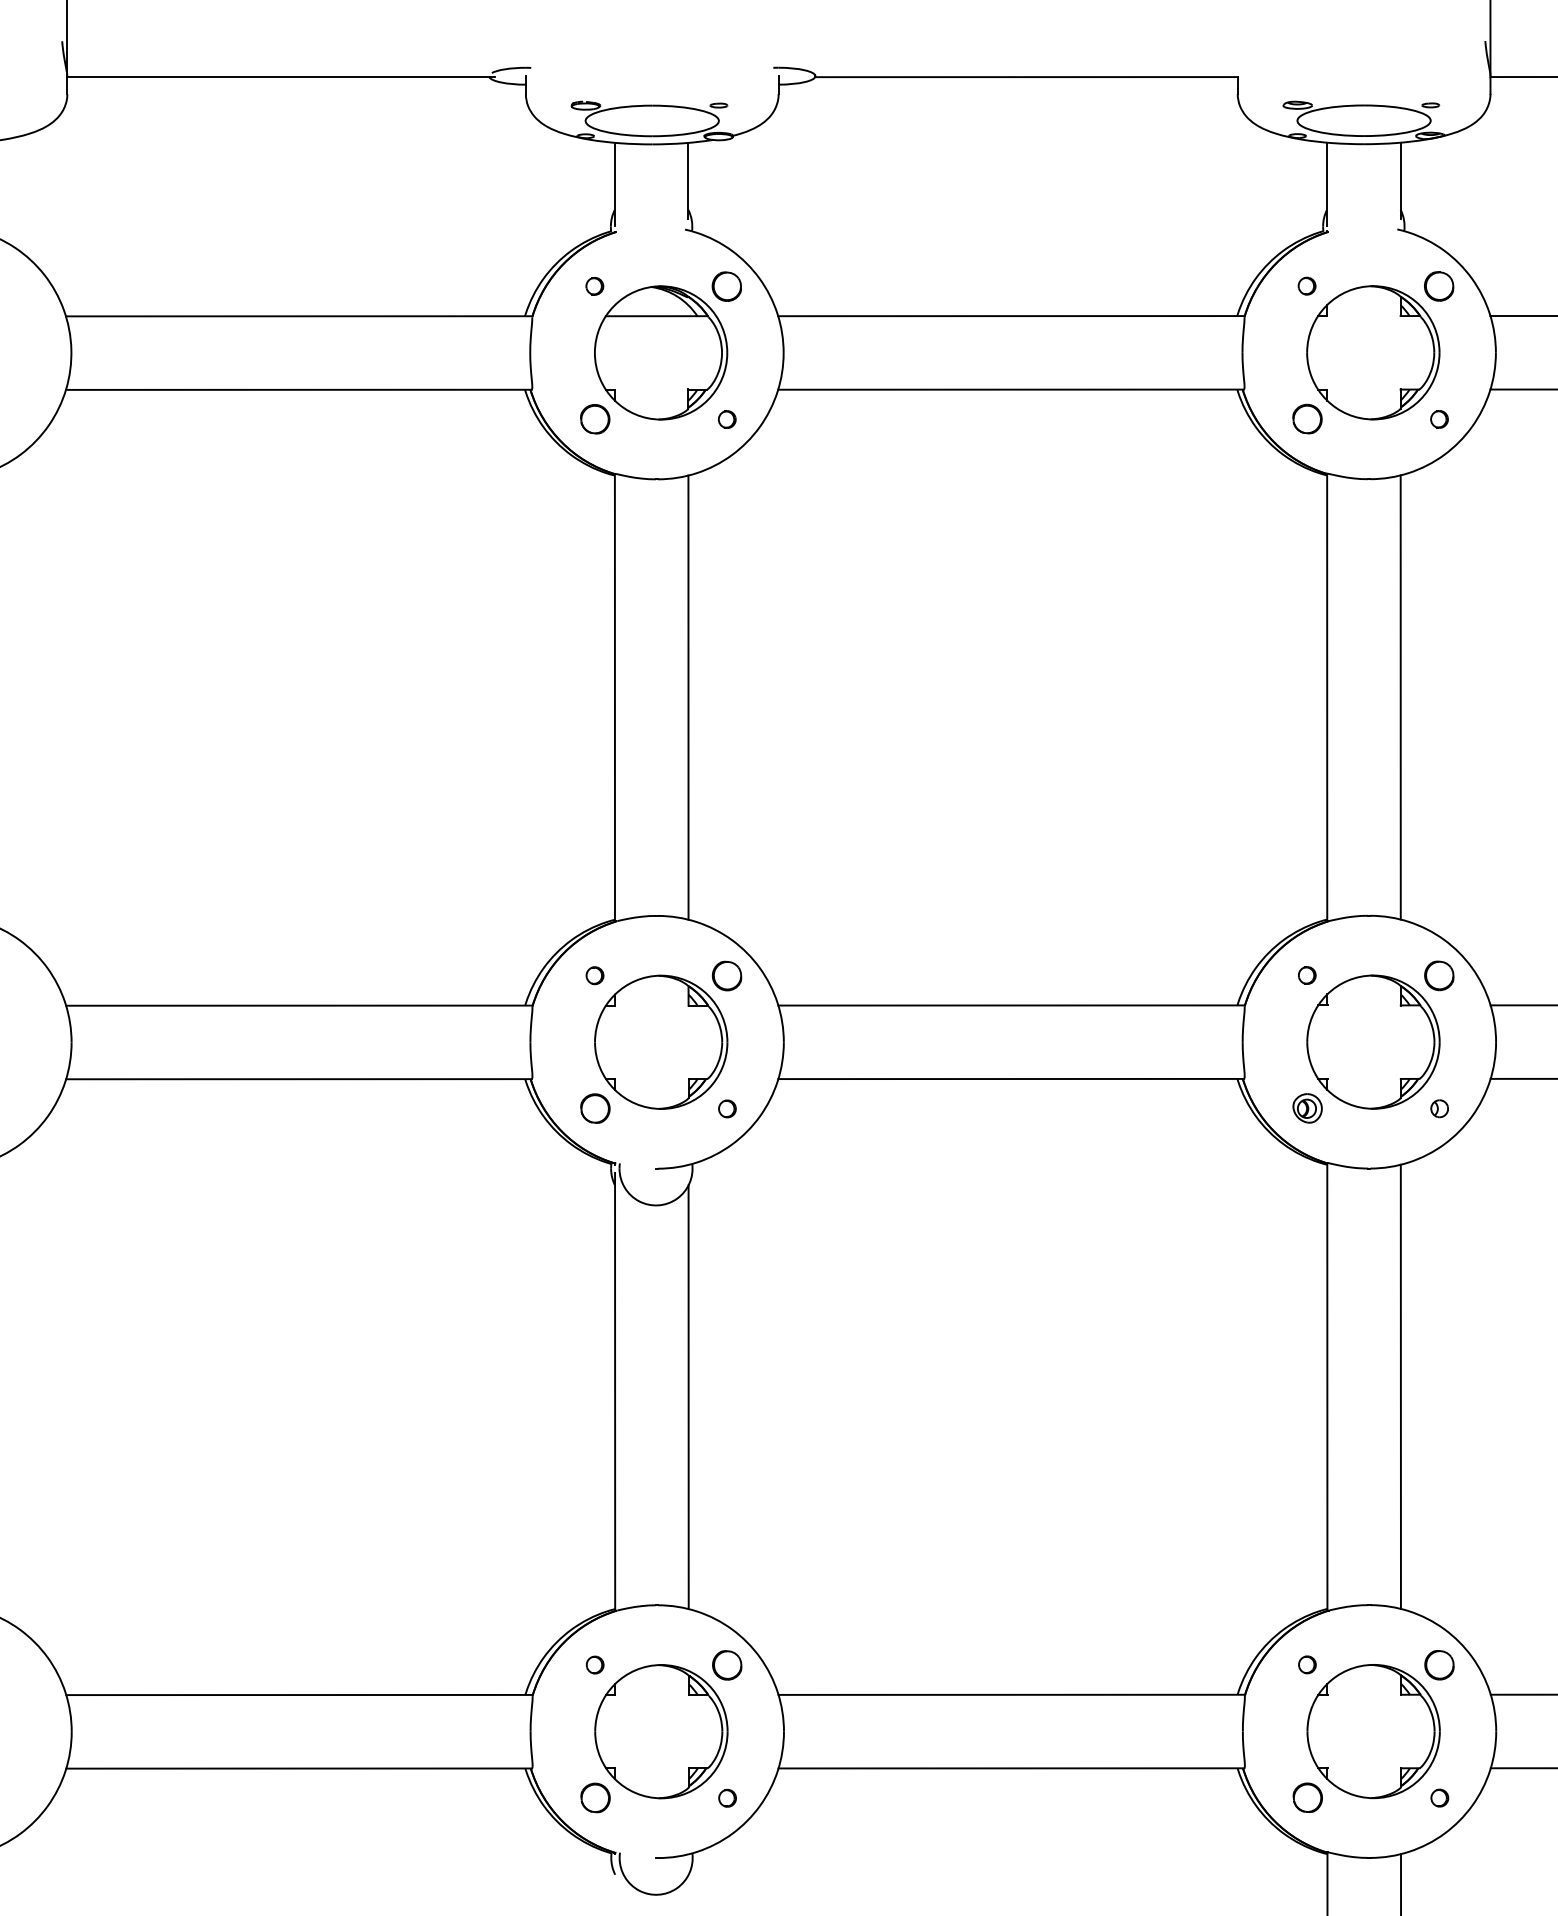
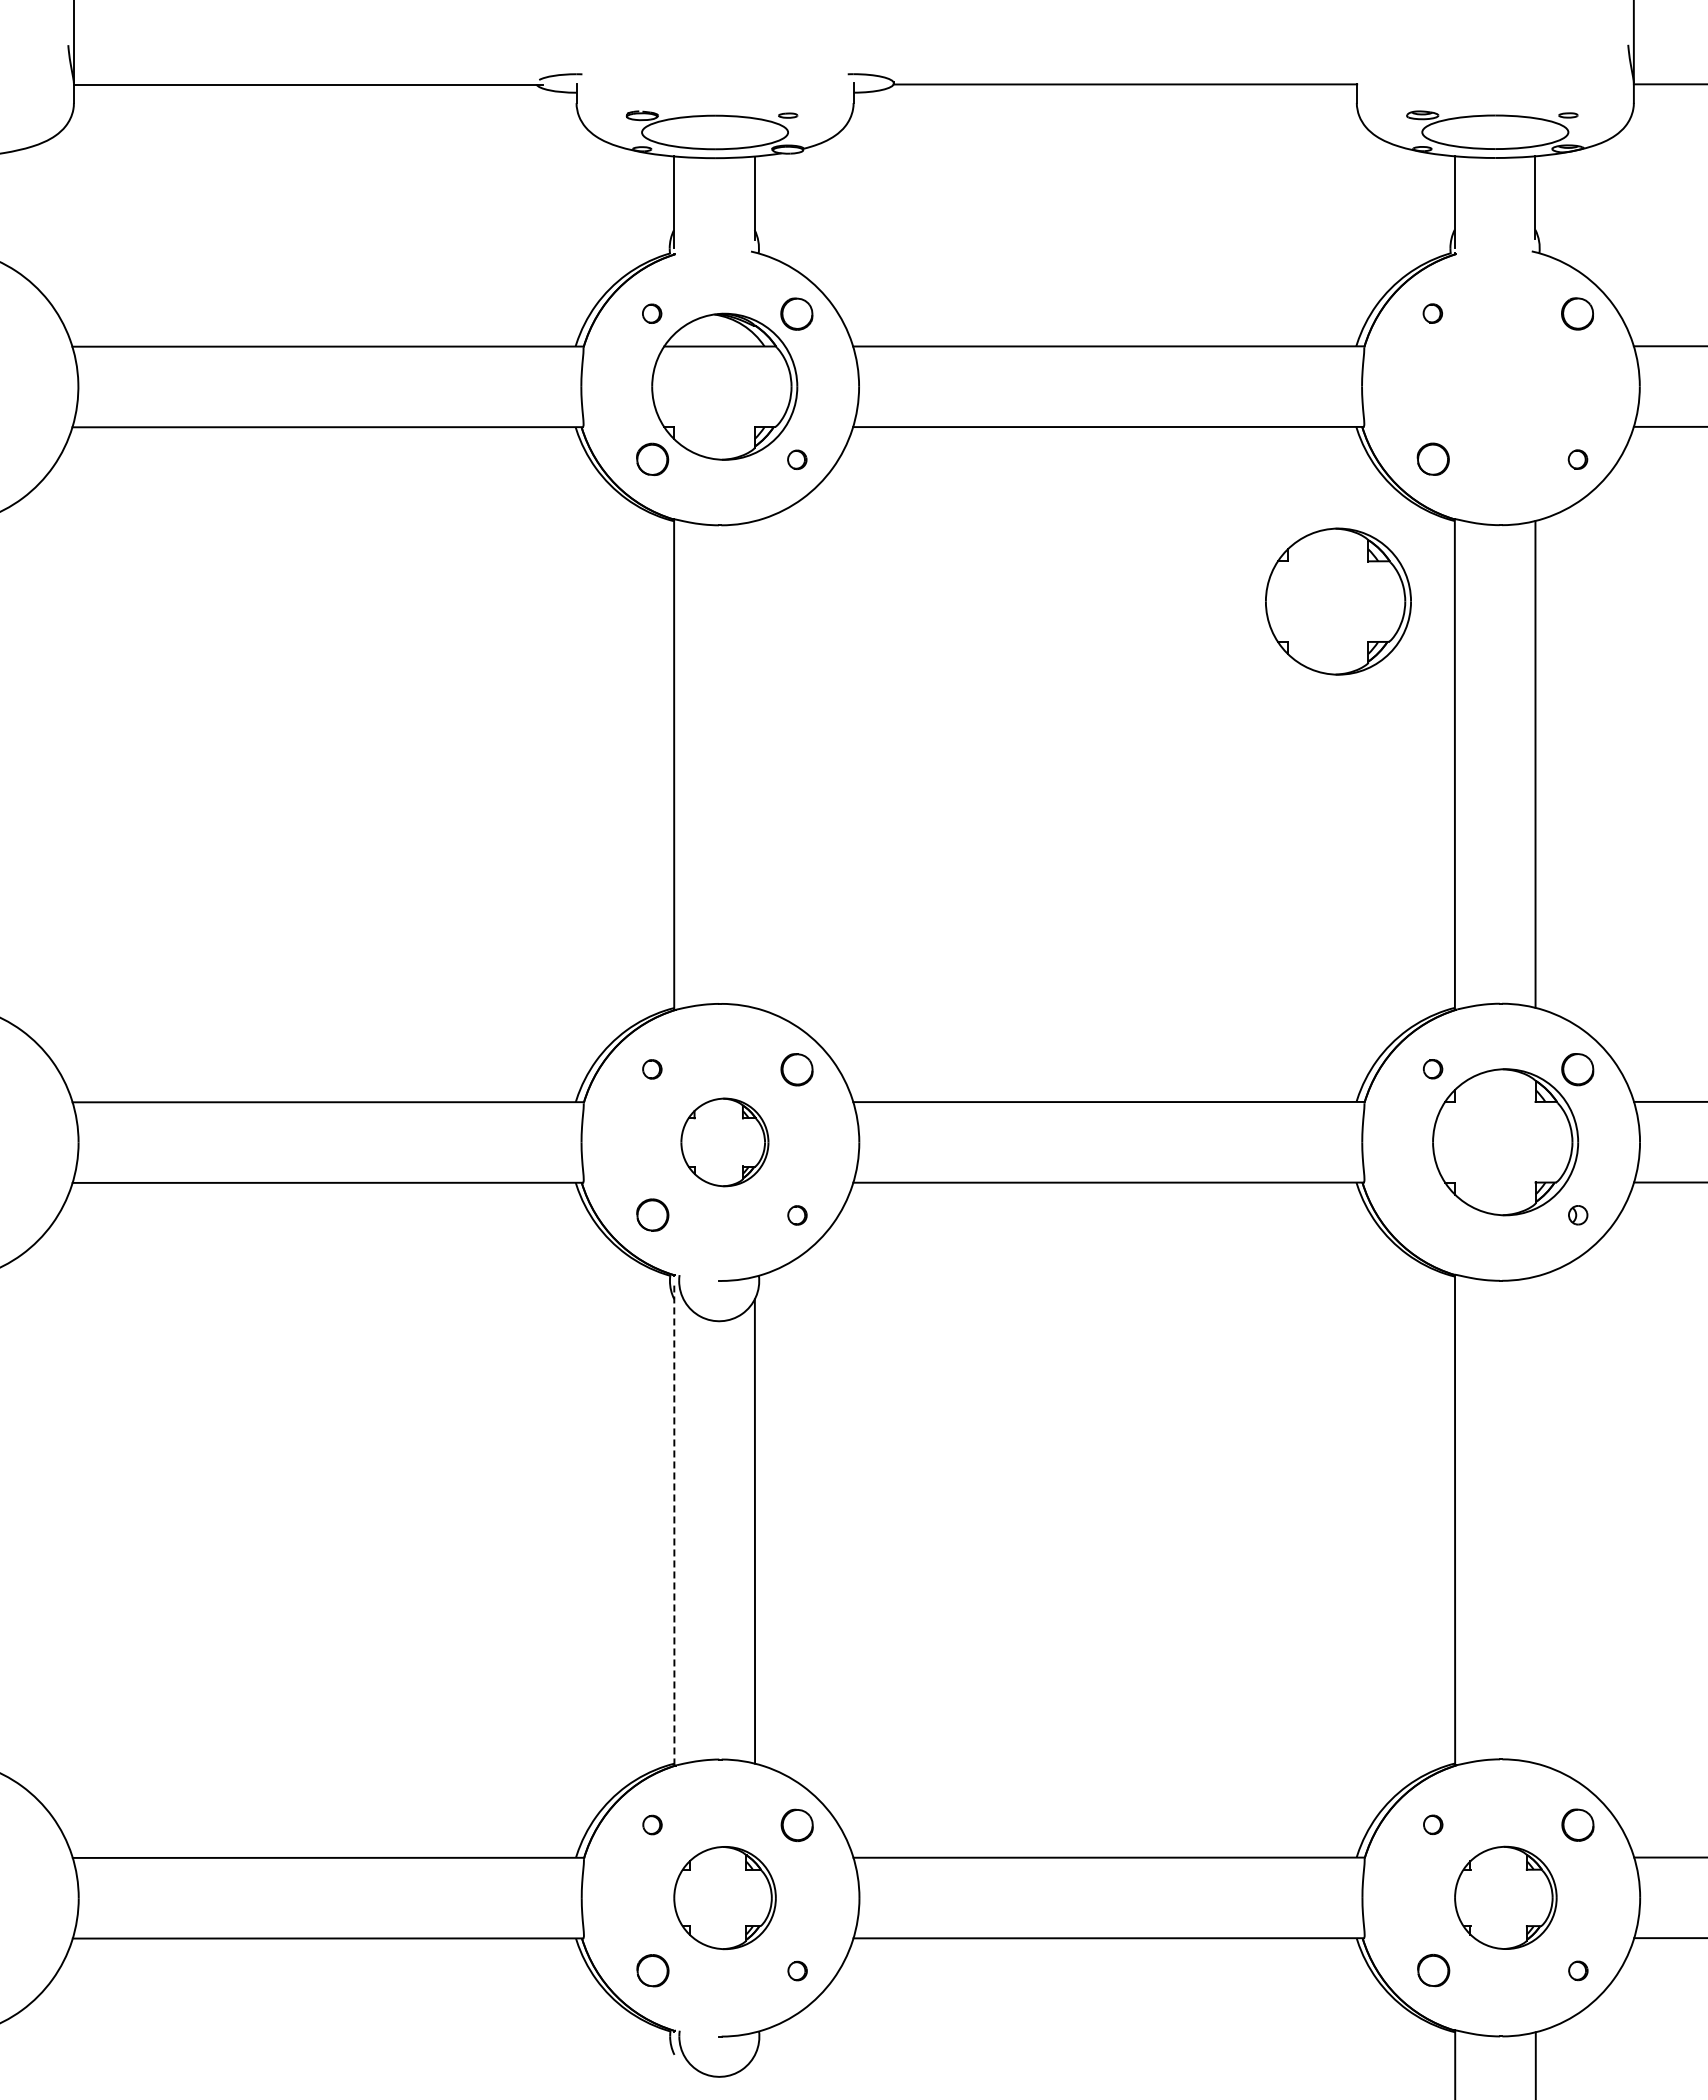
part: (1373, 352) -> (1338, 601), moved
line: (688, 697) -> (754, 764), removed
part: (660, 1042) -> (724, 1142), size x0.6
part: (1307, 1108) -> (1433, 1214), removed
line: (1400, 1386) -> (1535, 1519), removed
line: (615, 1391) -> (674, 1525), solid -> dashed
part: (660, 1731) -> (724, 1897), size x0.7
part: (1373, 1731) -> (1505, 1897), size x0.7

